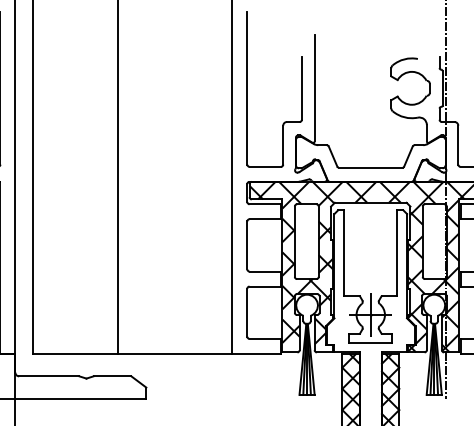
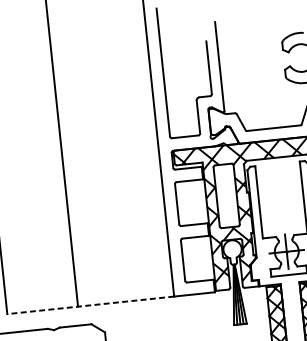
line: (132, 353) -> (90, 305), solid -> dashed

